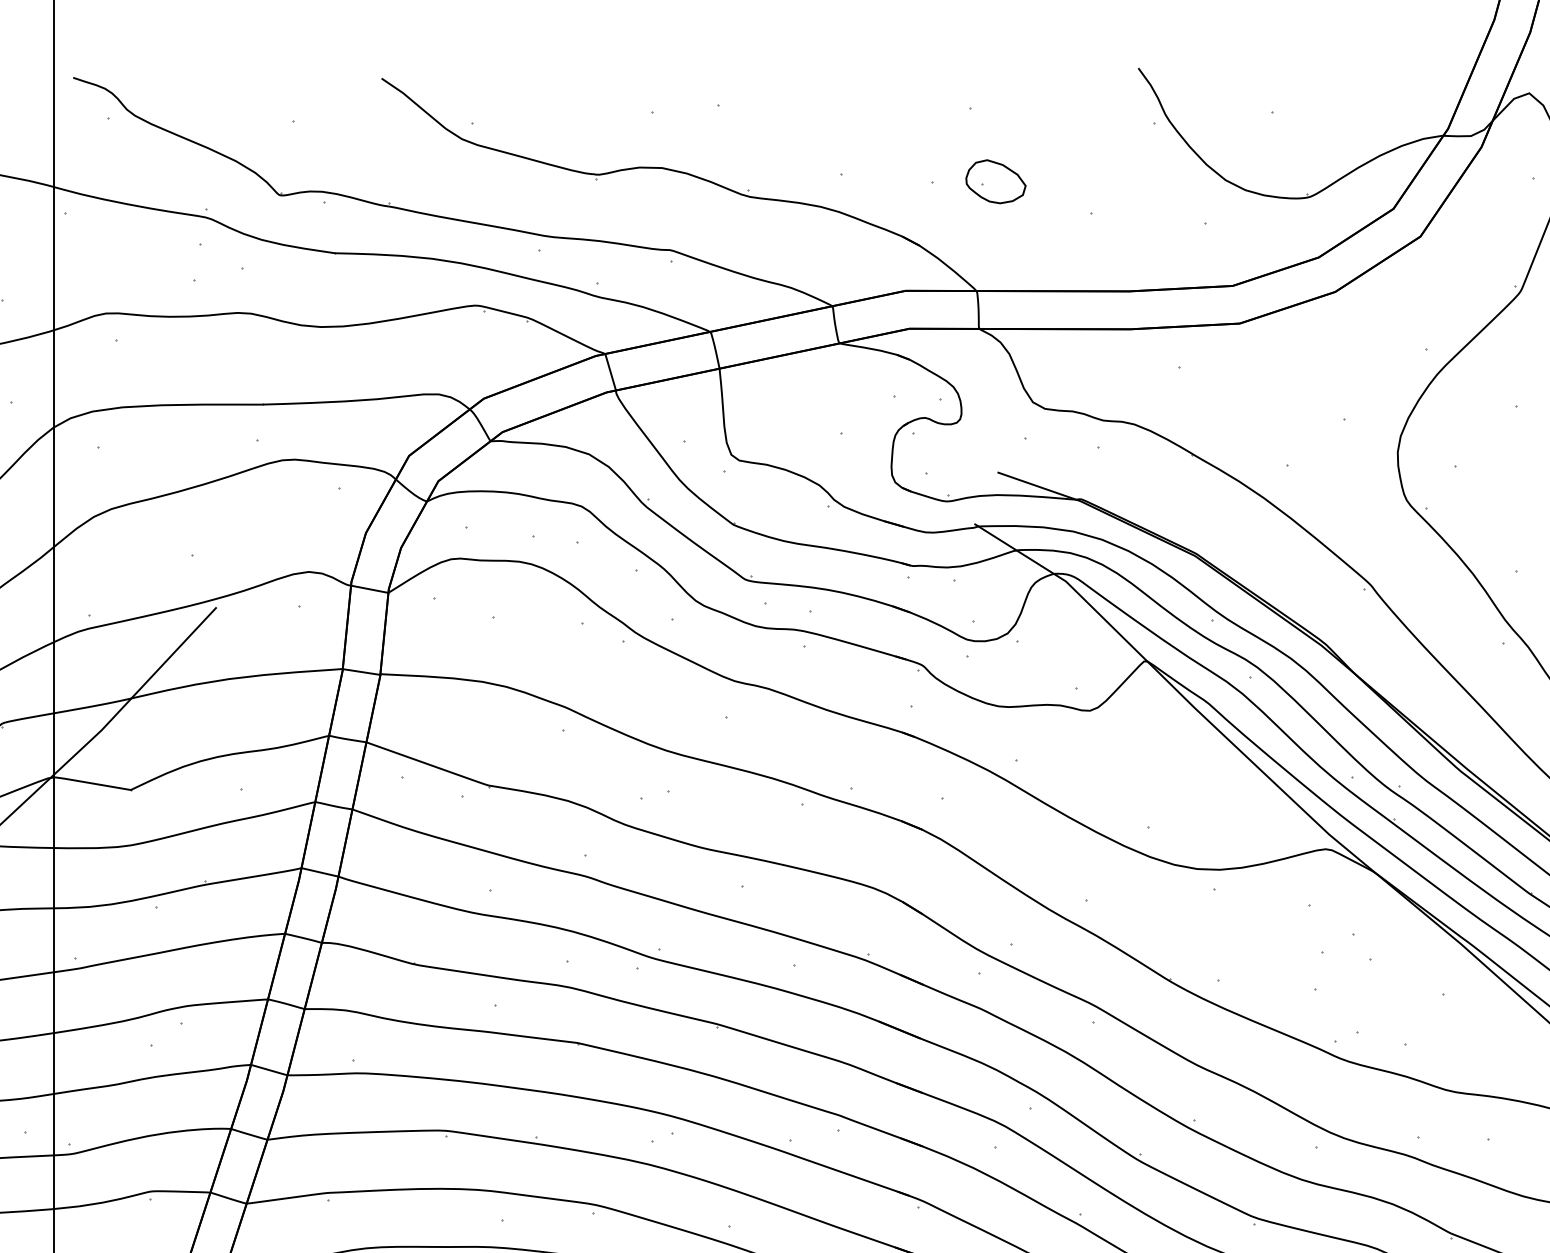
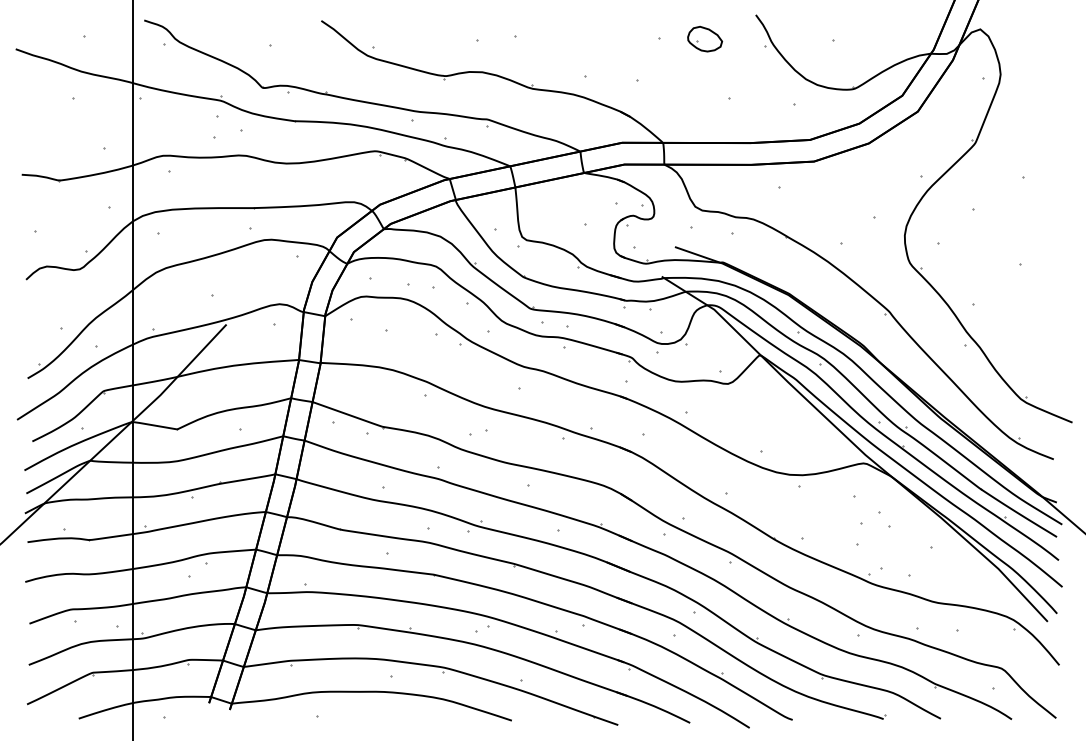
part: (996, 180) -> (705, 38), moved

